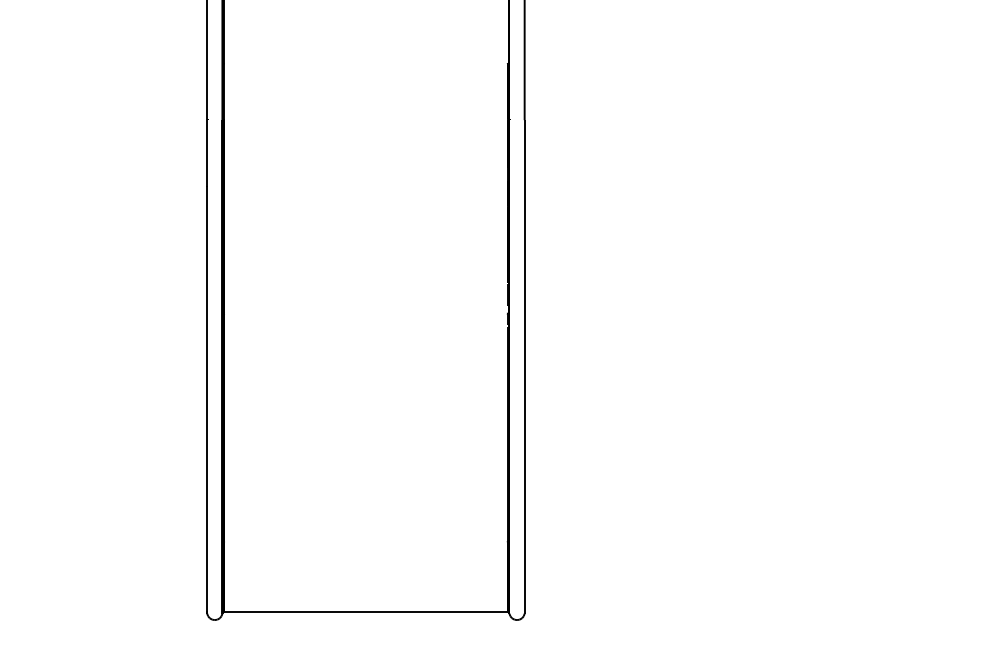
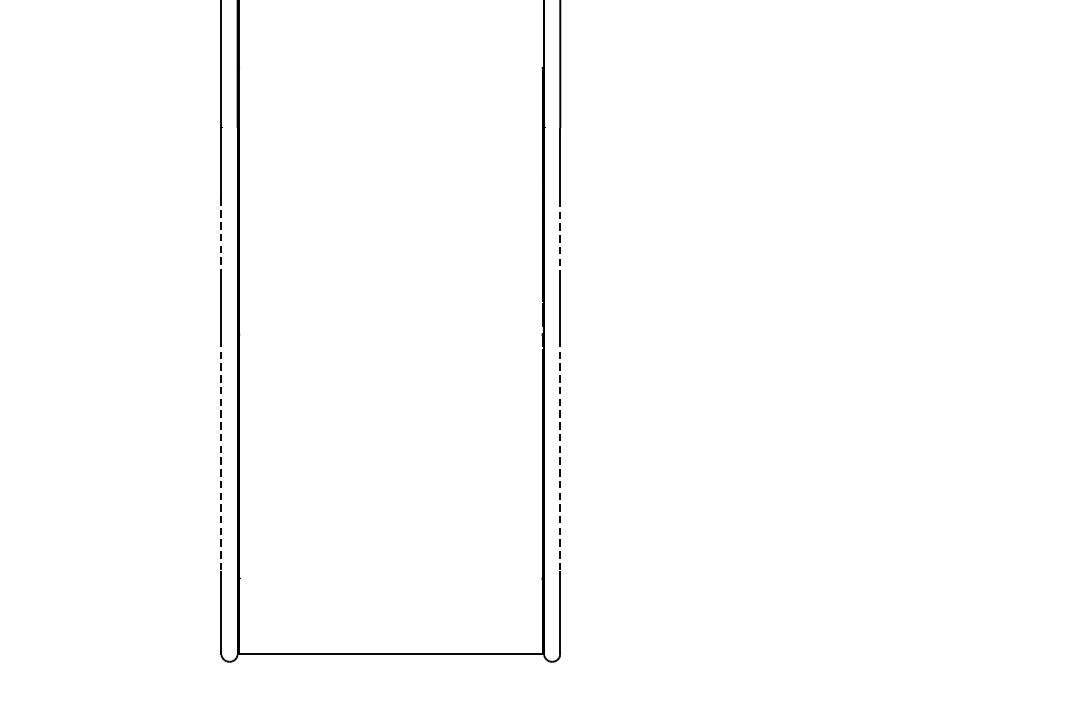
line: (207, 222) -> (221, 237), solid -> dashed
line: (524, 224) -> (560, 239), solid -> dashed
line: (207, 427) -> (221, 456), solid -> dashed
line: (524, 427) -> (560, 456), solid -> dashed

